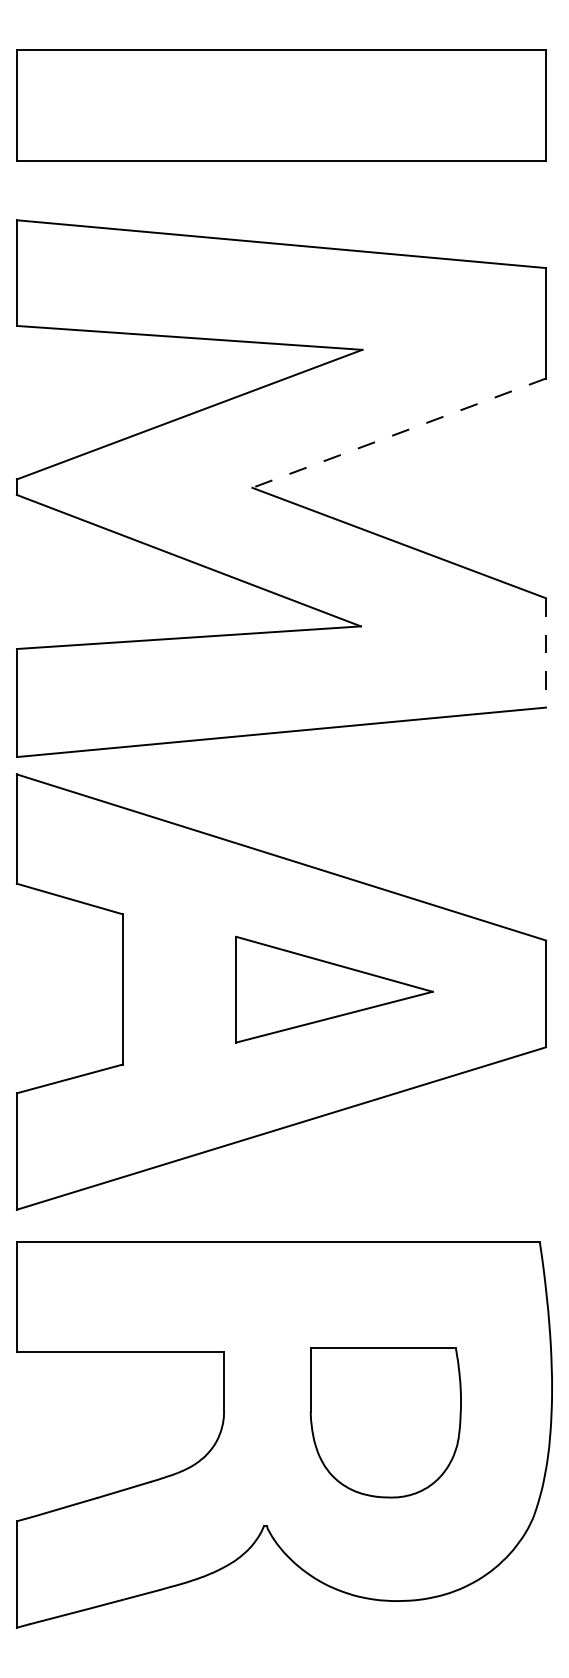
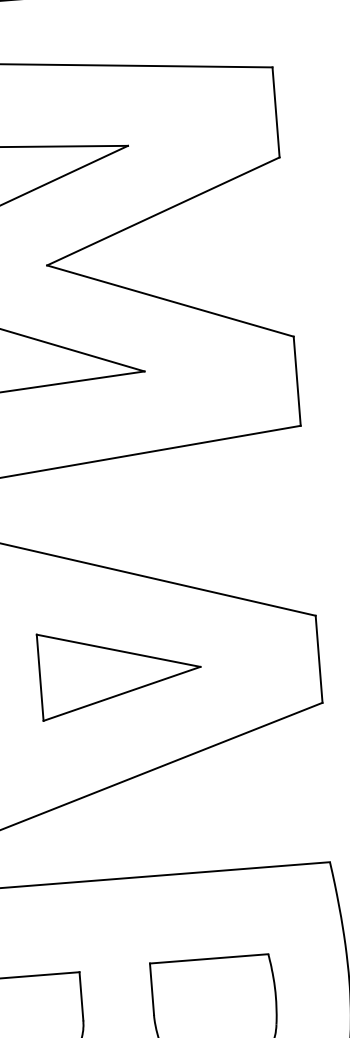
line: (399, 433) -> (163, 211), dashed -> solid
line: (546, 652) -> (297, 380), dashed -> solid
part: (334, 989) -> (120, 671), moved

